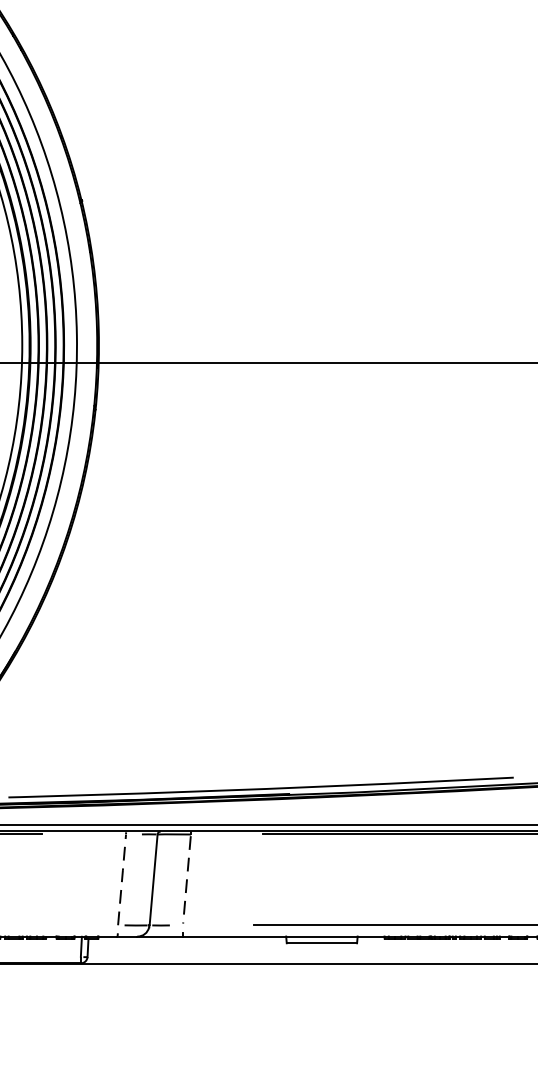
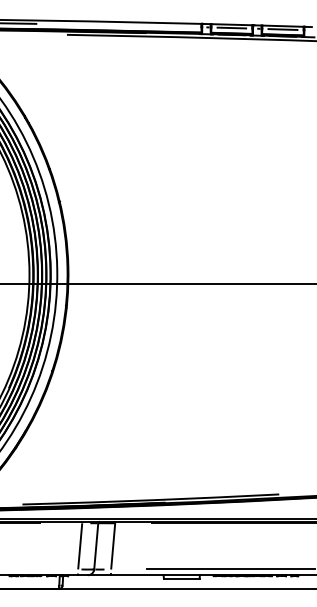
line: (122, 878) -> (80, 545), dashed -> solid
line: (187, 880) -> (113, 546), dashed -> solid

